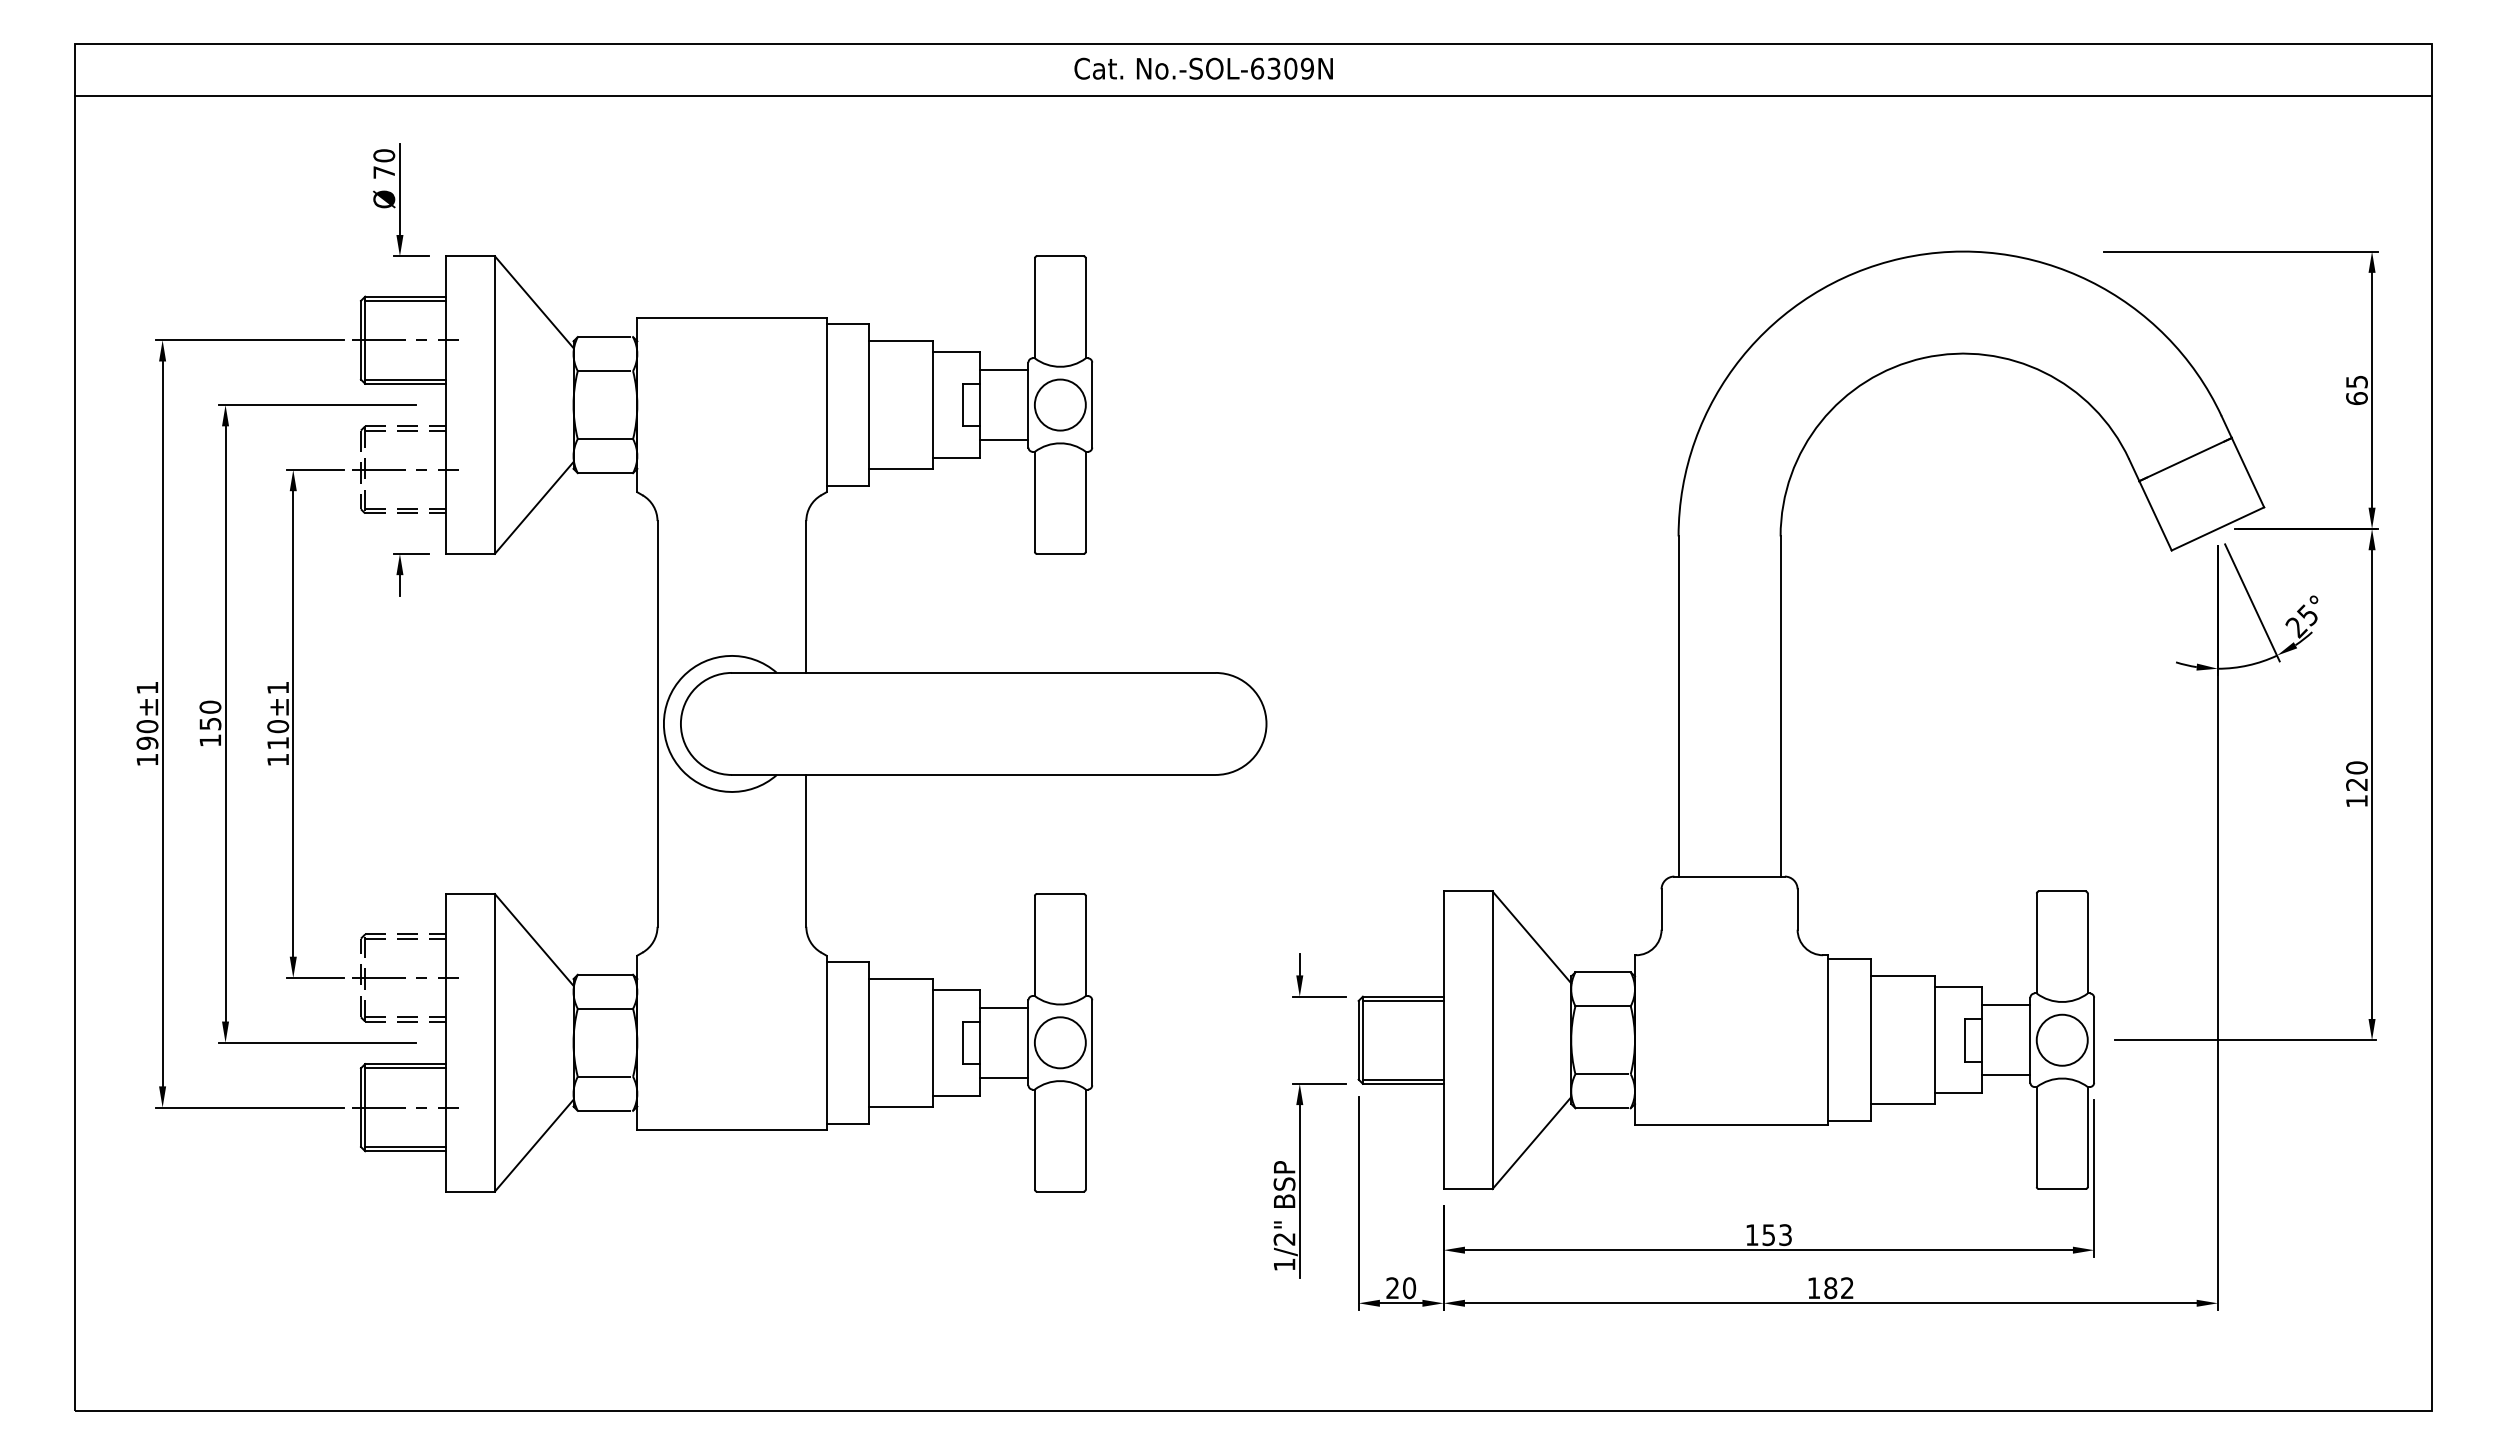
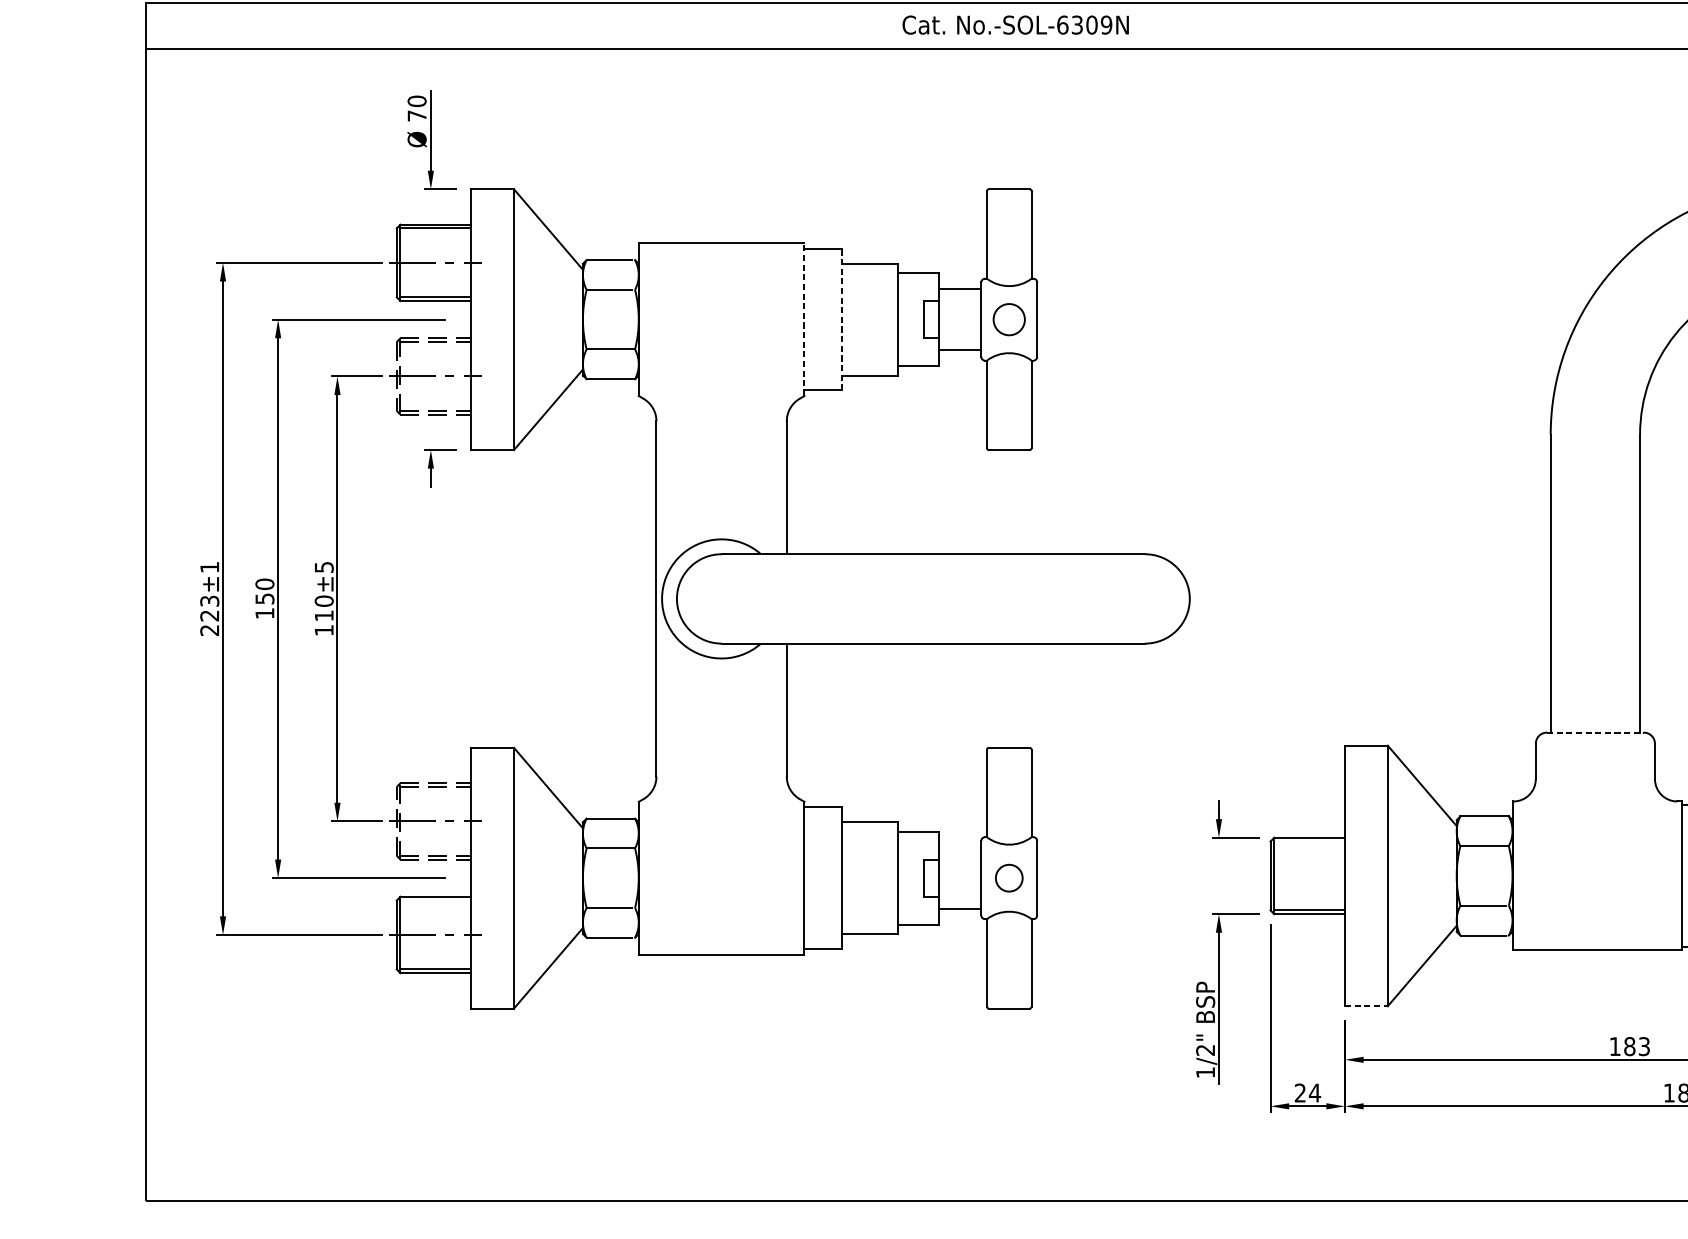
text: (1203, 68) -> (1015, 24), moved
line: (826, 404) -> (804, 319), solid -> dashed
circle: (1059, 404) -> (1008, 319), size x0.7
line: (869, 405) -> (842, 320), solid -> dashed
text: (278, 687) -> (324, 567), 110±1 -> 110±5
text: (147, 743) -> (209, 616), 190±1 -> 223±1
line: (1730, 876) -> (1596, 732), solid -> dashed
line: (1402, 1000) -> (1308, 841), removed
line: (1003, 1007) -> (959, 847), removed
circle: (1059, 1042) -> (1008, 877), size x0.6
line: (405, 1068) -> (435, 900), removed
line: (1468, 1189) -> (1366, 1006), solid -> dashed
text: (1768, 1235) -> (1629, 1046), 153 -> 183
text: (1409, 1288) -> (1315, 1093), 20 -> 24

